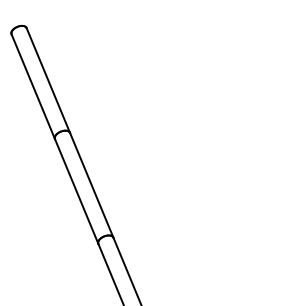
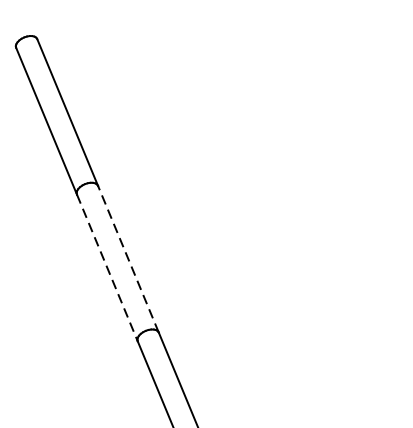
line: (91, 185) -> (128, 259), solid -> dashed
line: (76, 191) -> (107, 267), solid -> dashed

